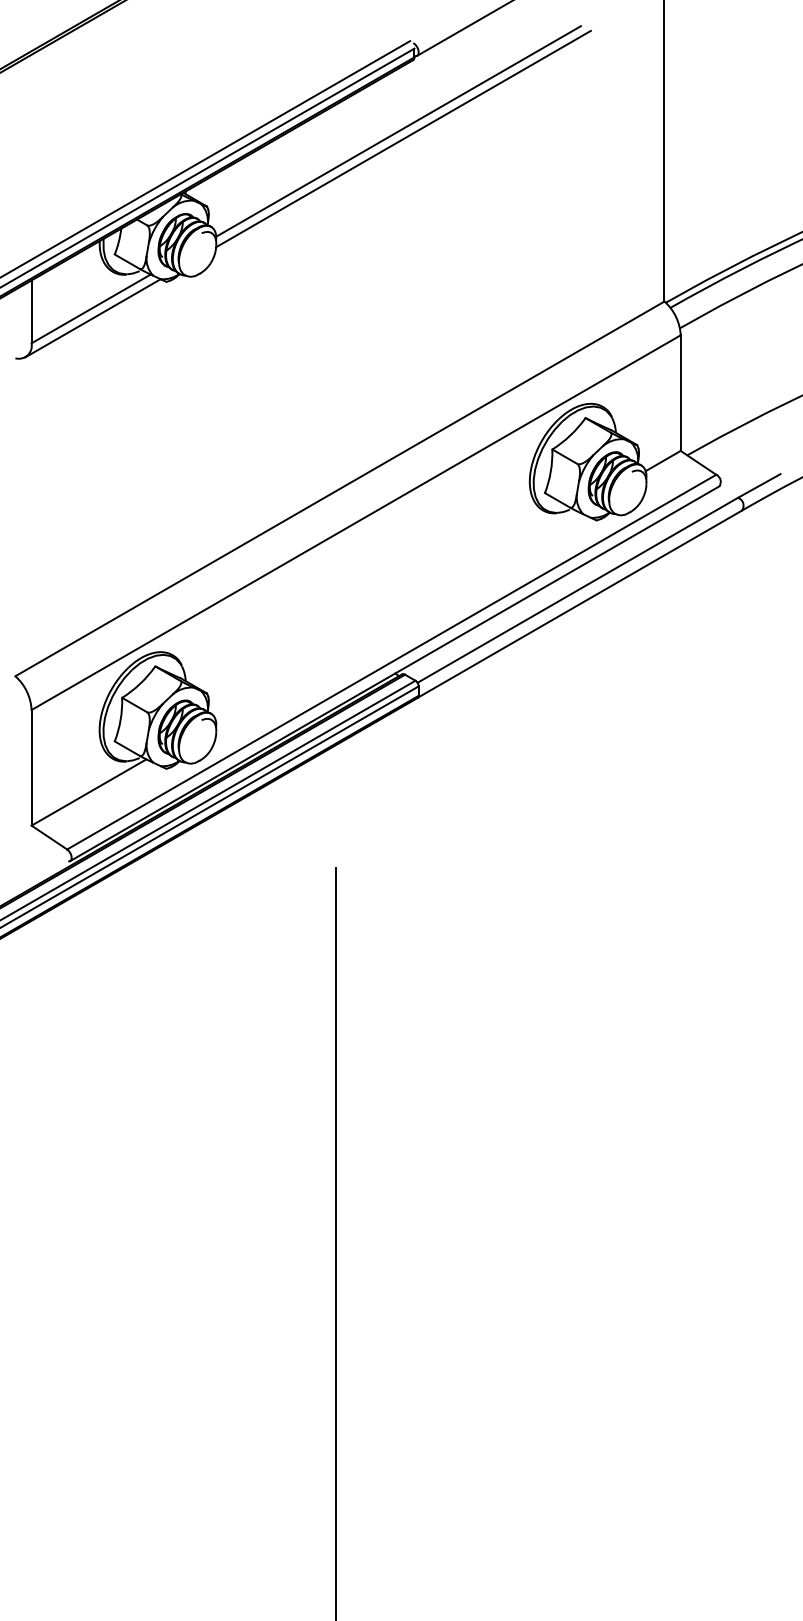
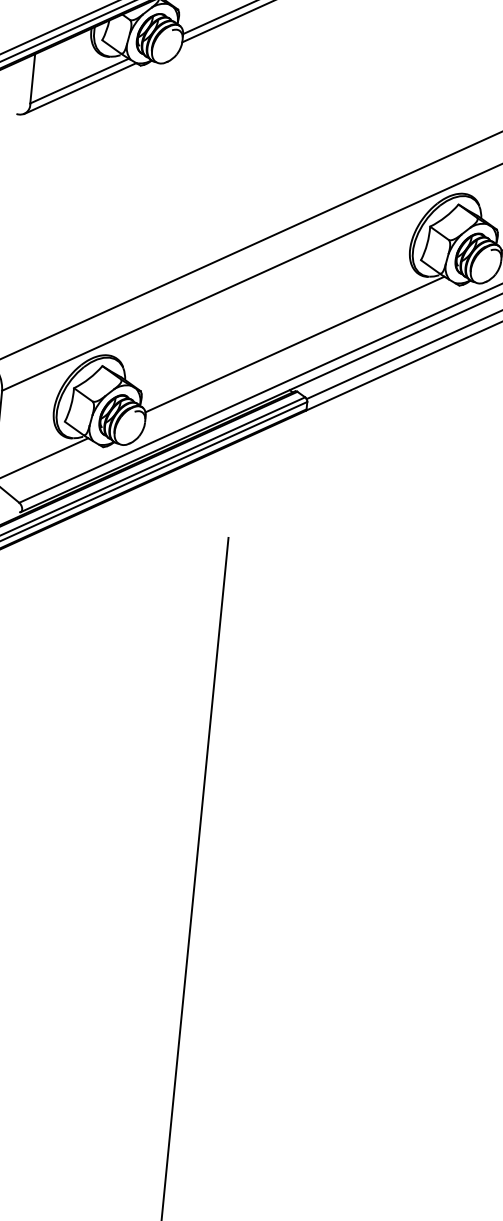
line: (395, 615) -> (294, 344), added

